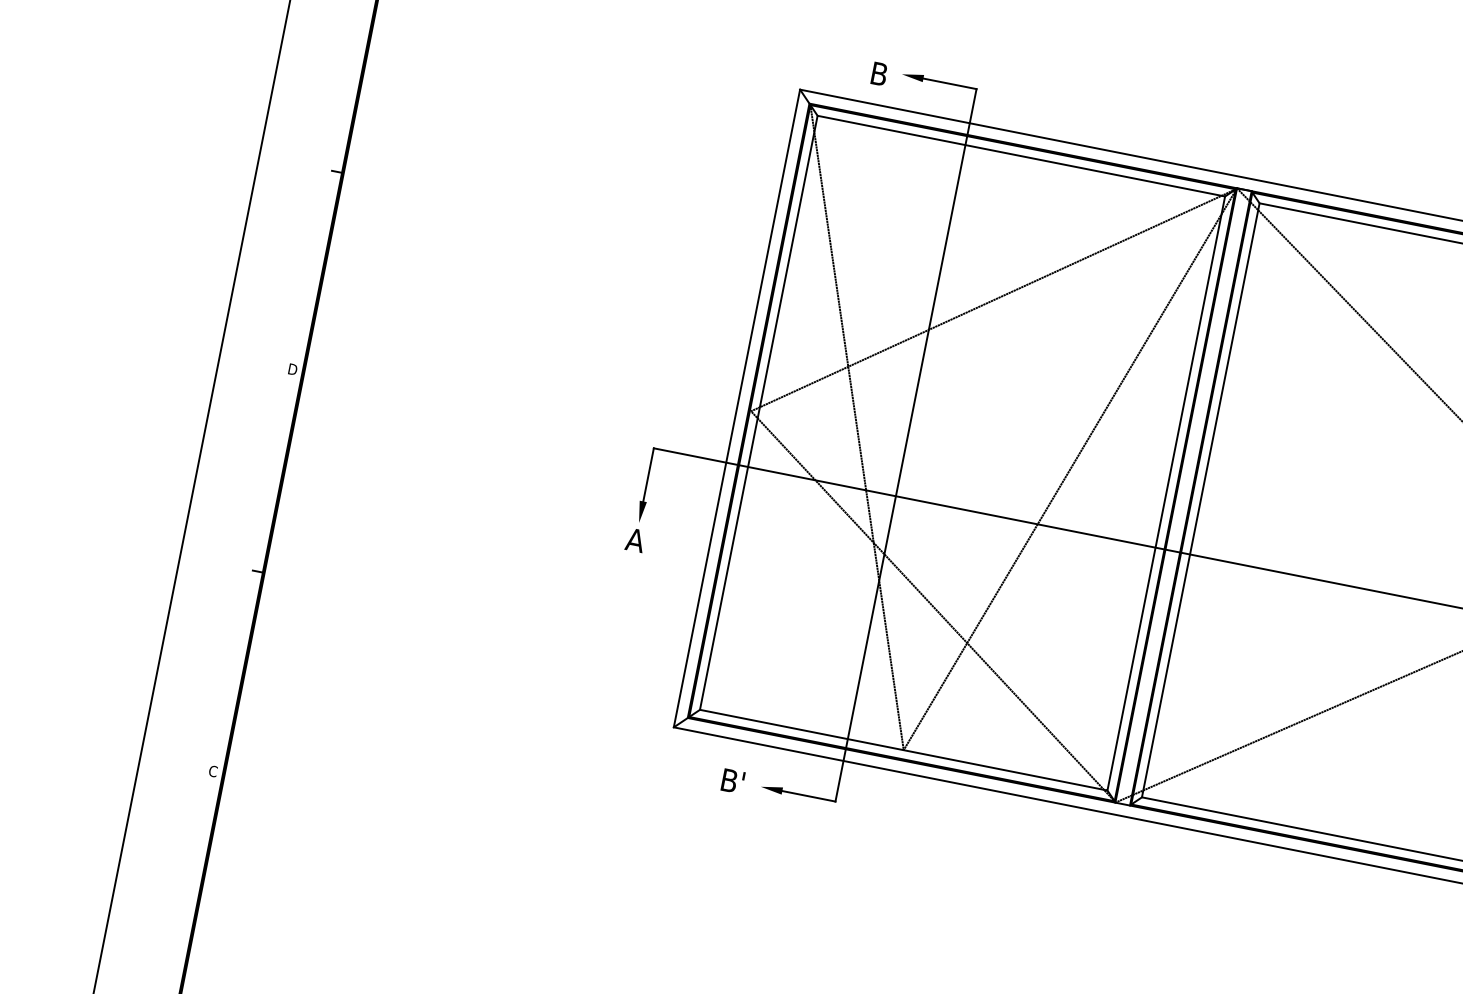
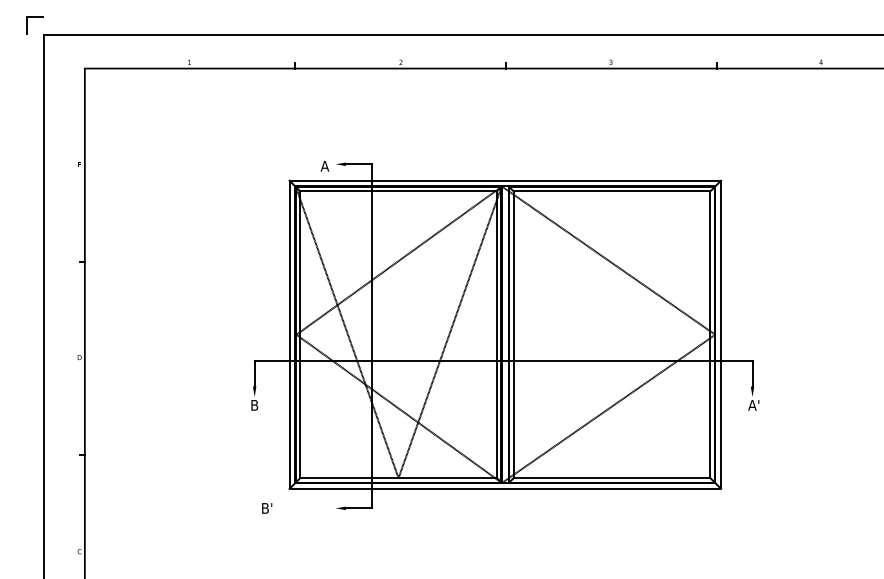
text: (878, 72) -> (324, 165), B -> A
text: (635, 540) -> (254, 405), A -> B
text: (733, 781) -> (267, 508), moved

